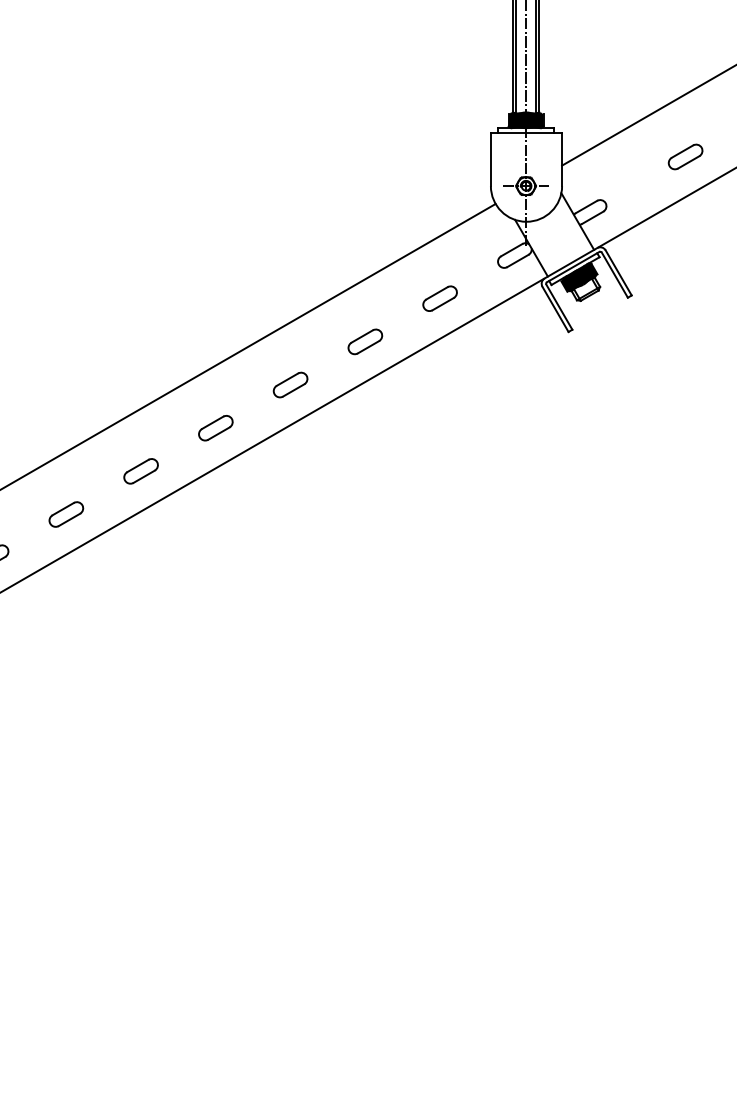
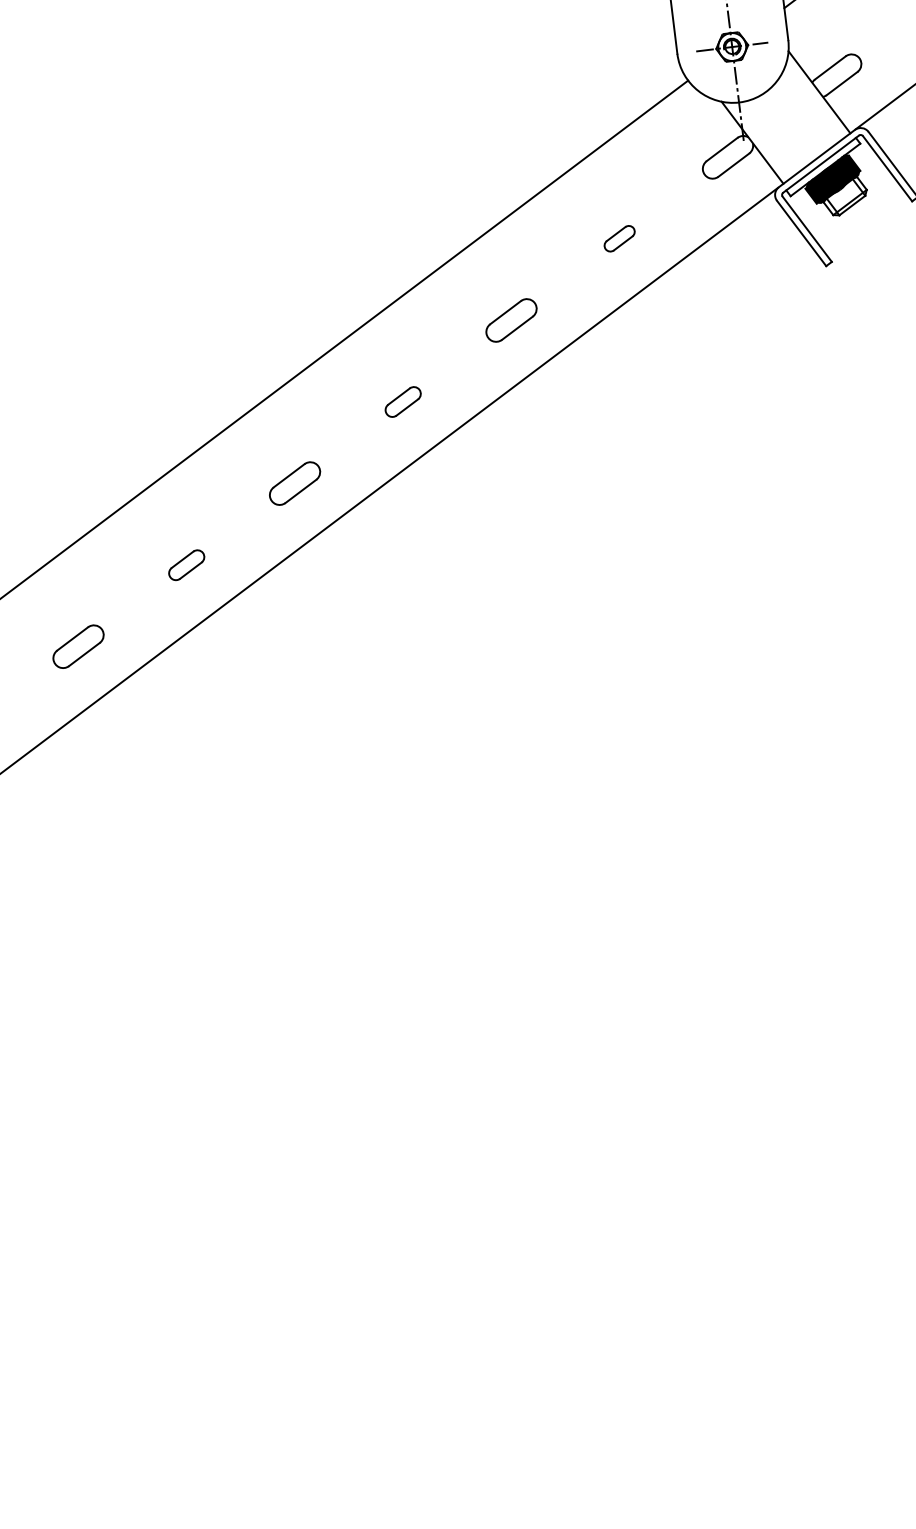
part: (439, 298) -> (618, 238), size x0.6
part: (290, 384) -> (402, 401), size x0.7
part: (140, 471) -> (185, 565), size x0.7

